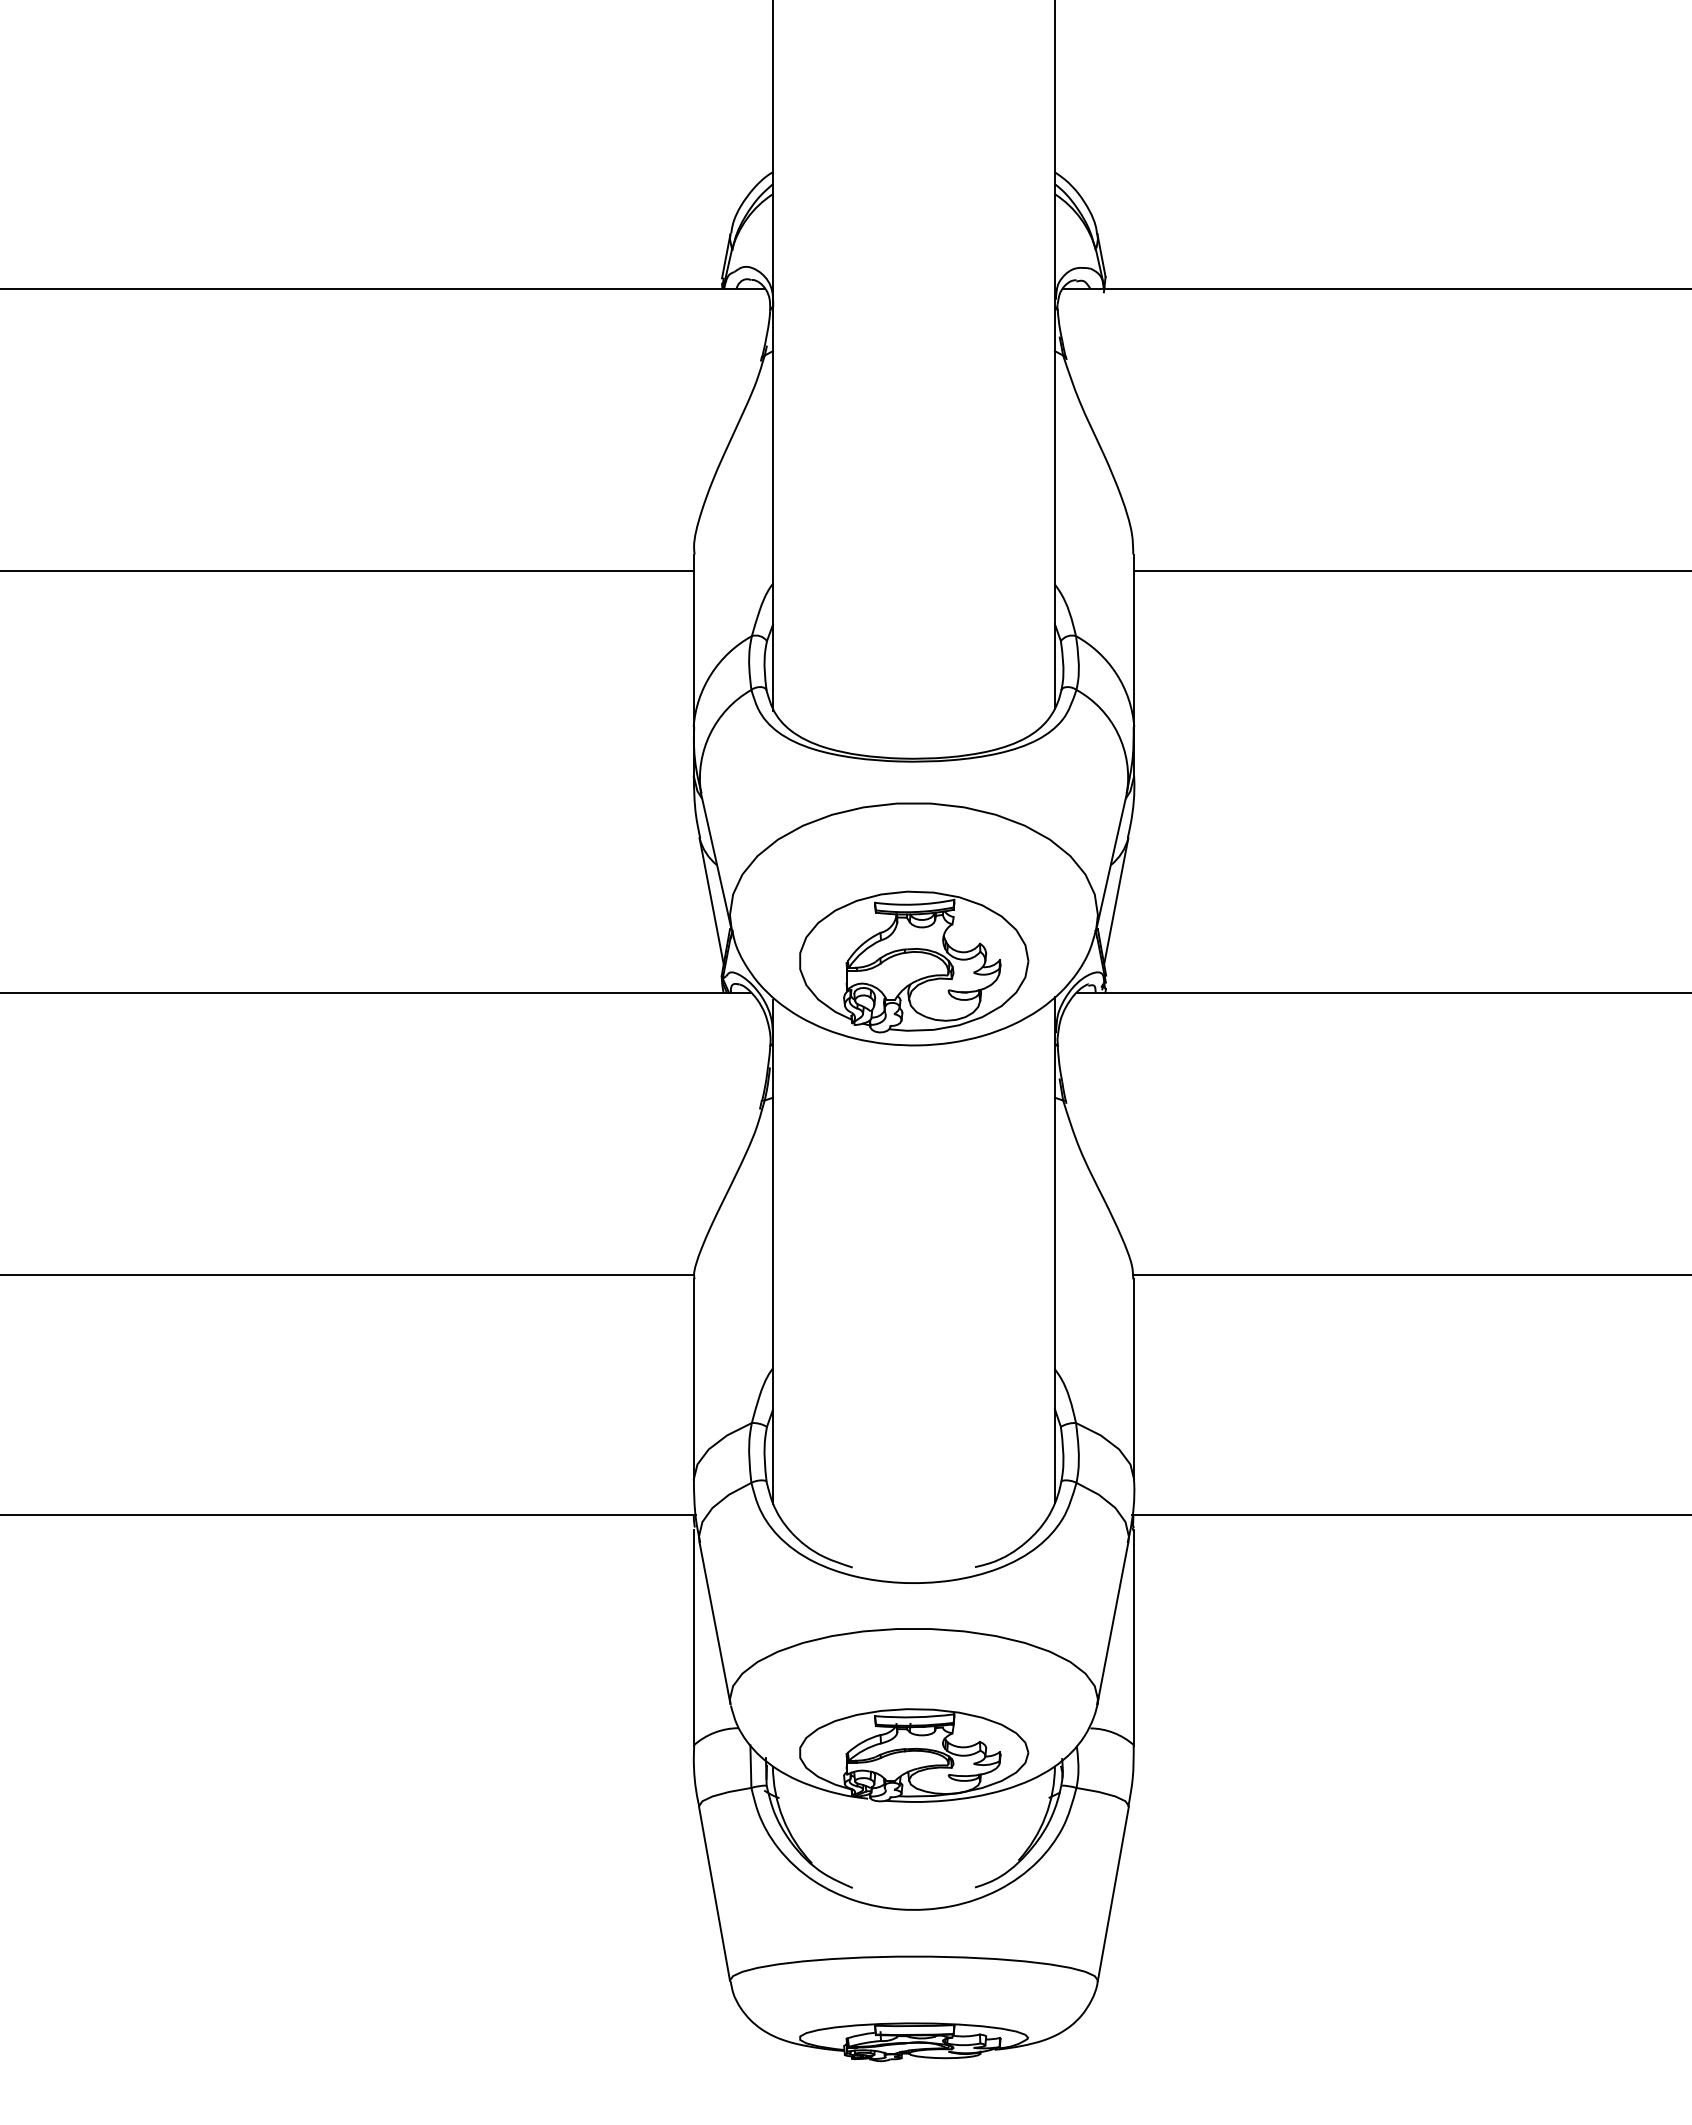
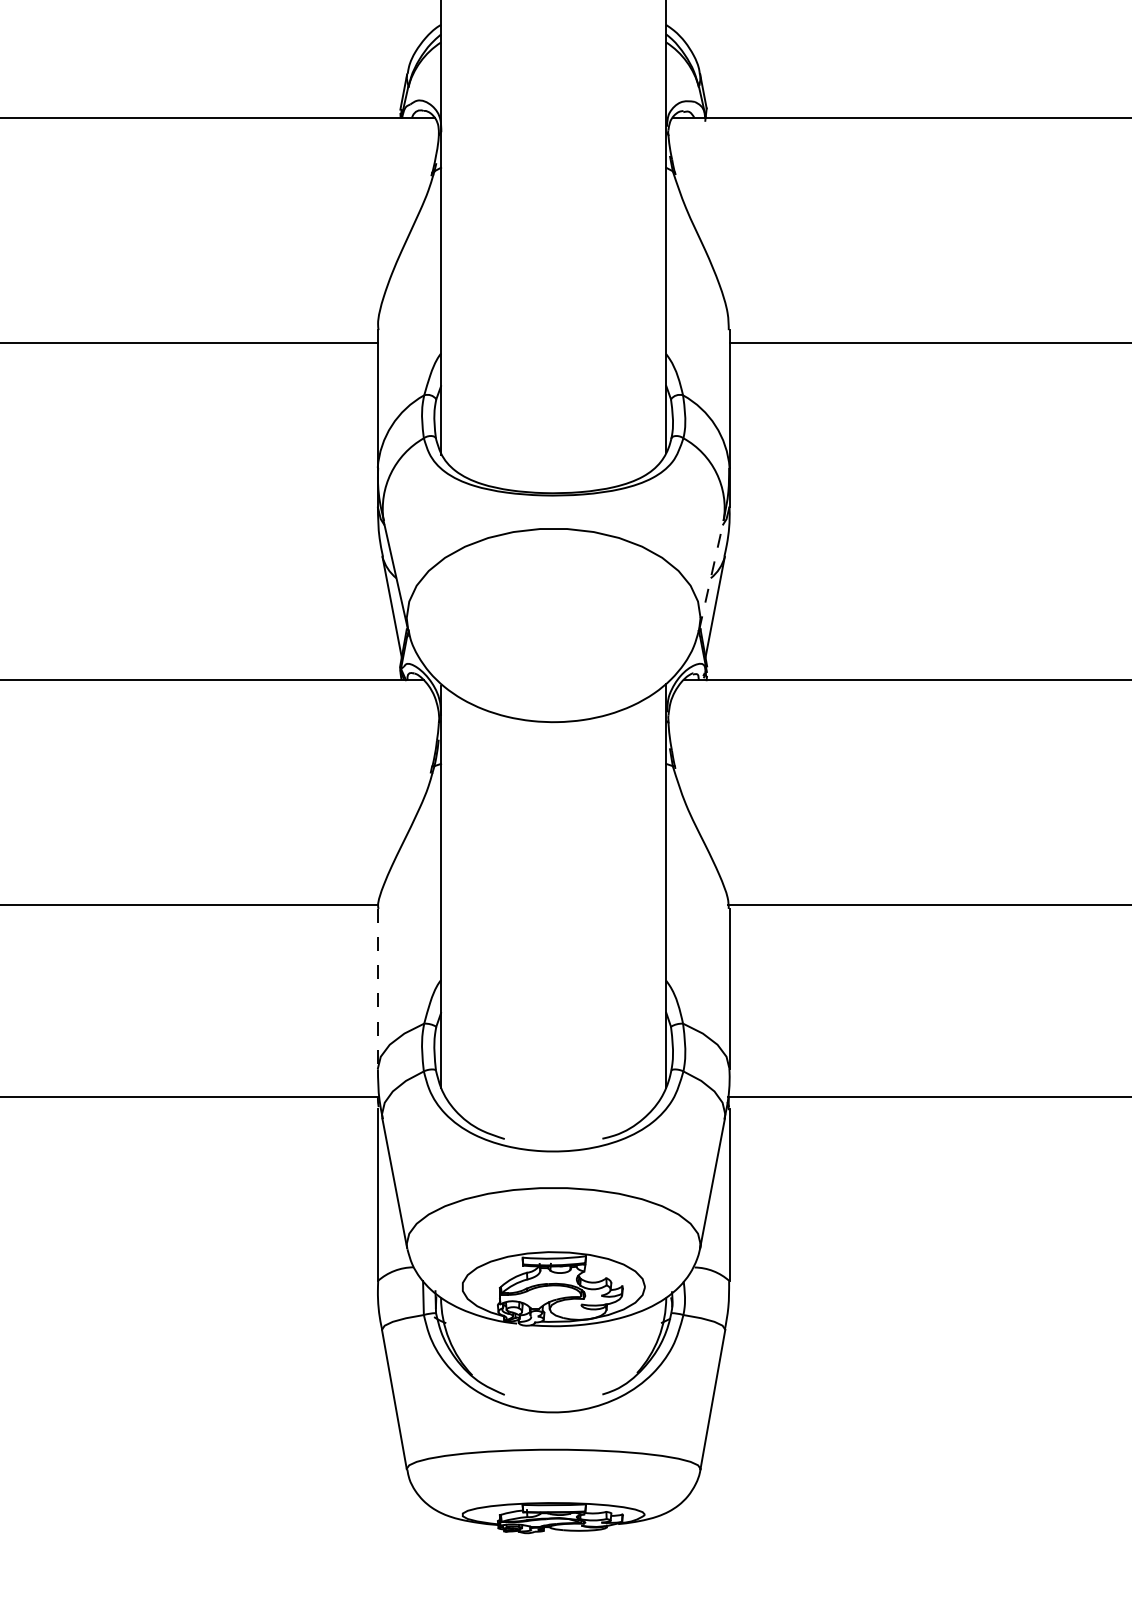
line: (1111, 861) -> (711, 575), solid -> dashed
part: (914, 961) -> (554, 655), removed
line: (693, 1380) -> (377, 989), solid -> dashed

